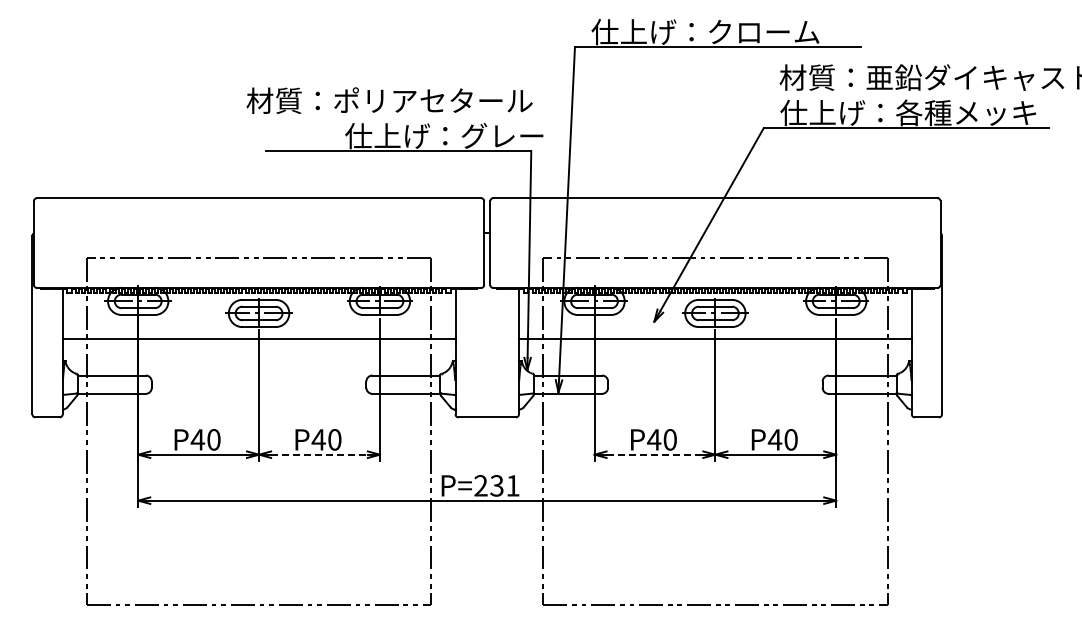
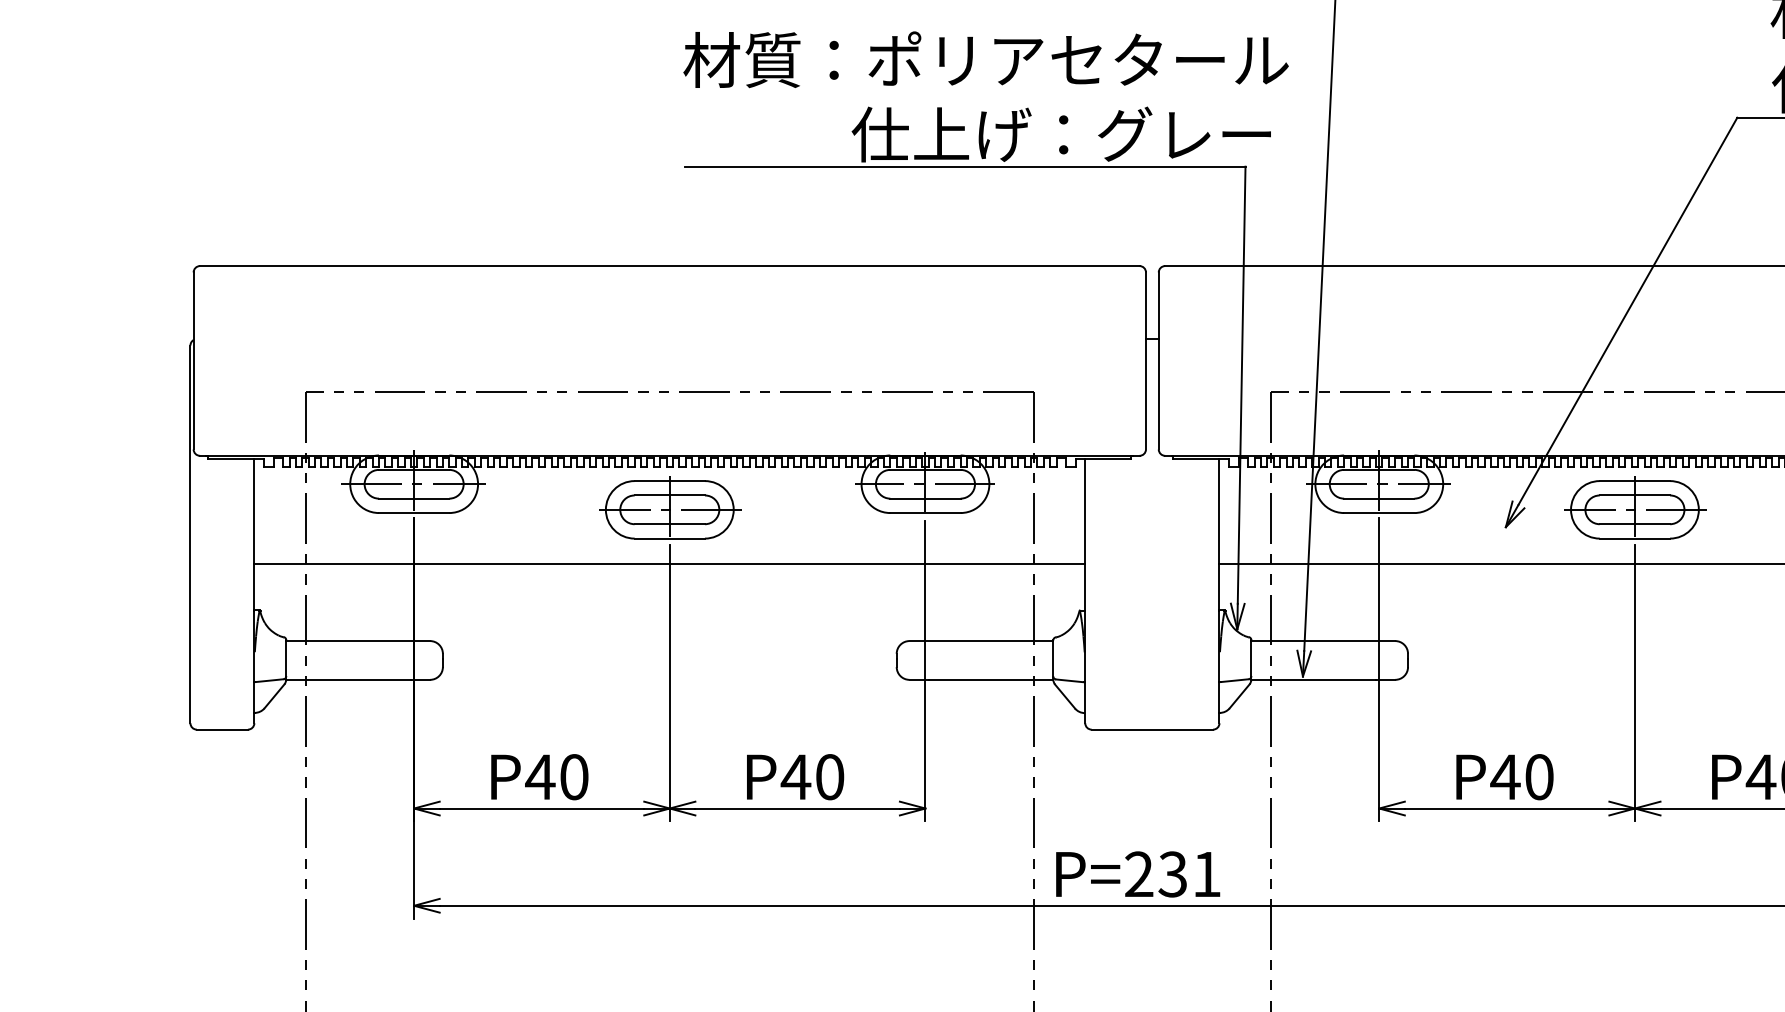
text: (389, 100) -> (985, 59), moved
line: (320, 454) -> (799, 808), dashed -> solid
line: (655, 454) -> (1508, 808), dashed -> solid

